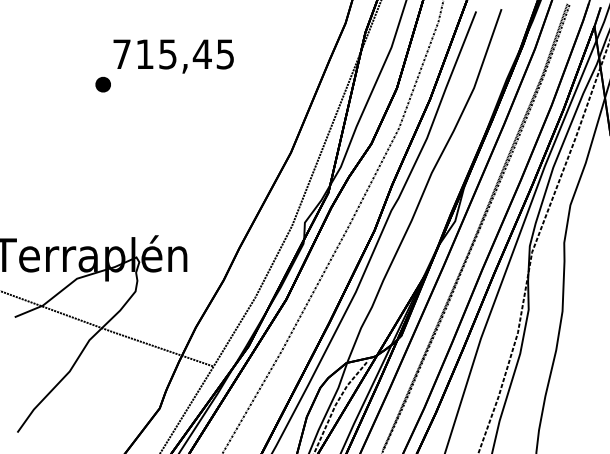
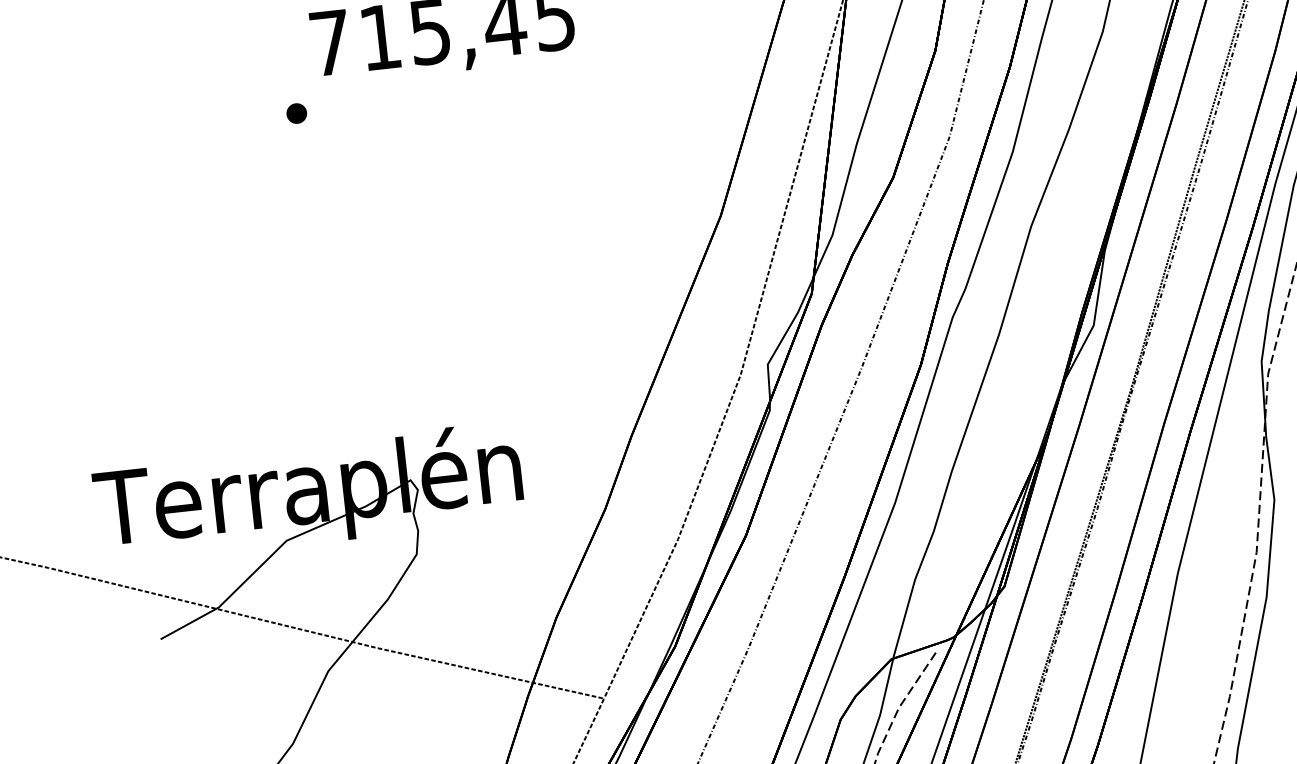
part: (102, 84) -> (295, 113), size x0.6

